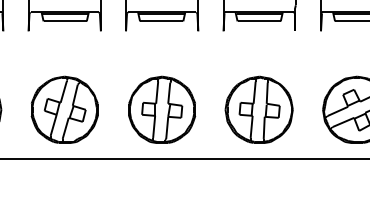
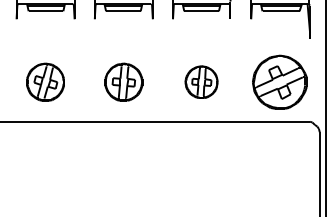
part: (64, 108) -> (45, 81), size x0.7
part: (161, 108) -> (123, 81), size x0.7
part: (259, 108) -> (201, 81), size x0.6

